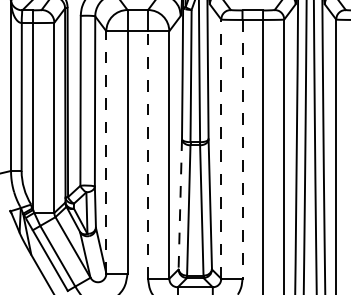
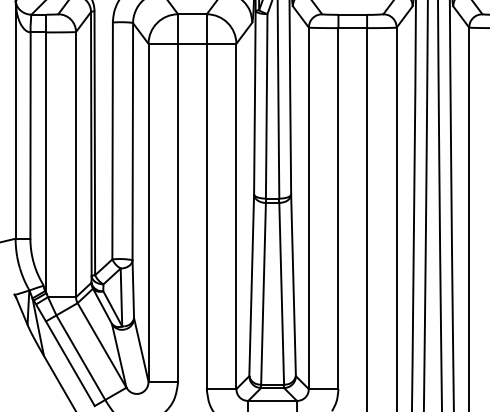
line: (221, 149) -> (308, 208), dashed -> solid
line: (242, 150) -> (338, 209), dashed -> solid
line: (106, 152) -> (148, 212), dashed -> solid
line: (147, 155) -> (206, 216), dashed -> solid
line: (180, 204) -> (251, 285), dashed -> solid

